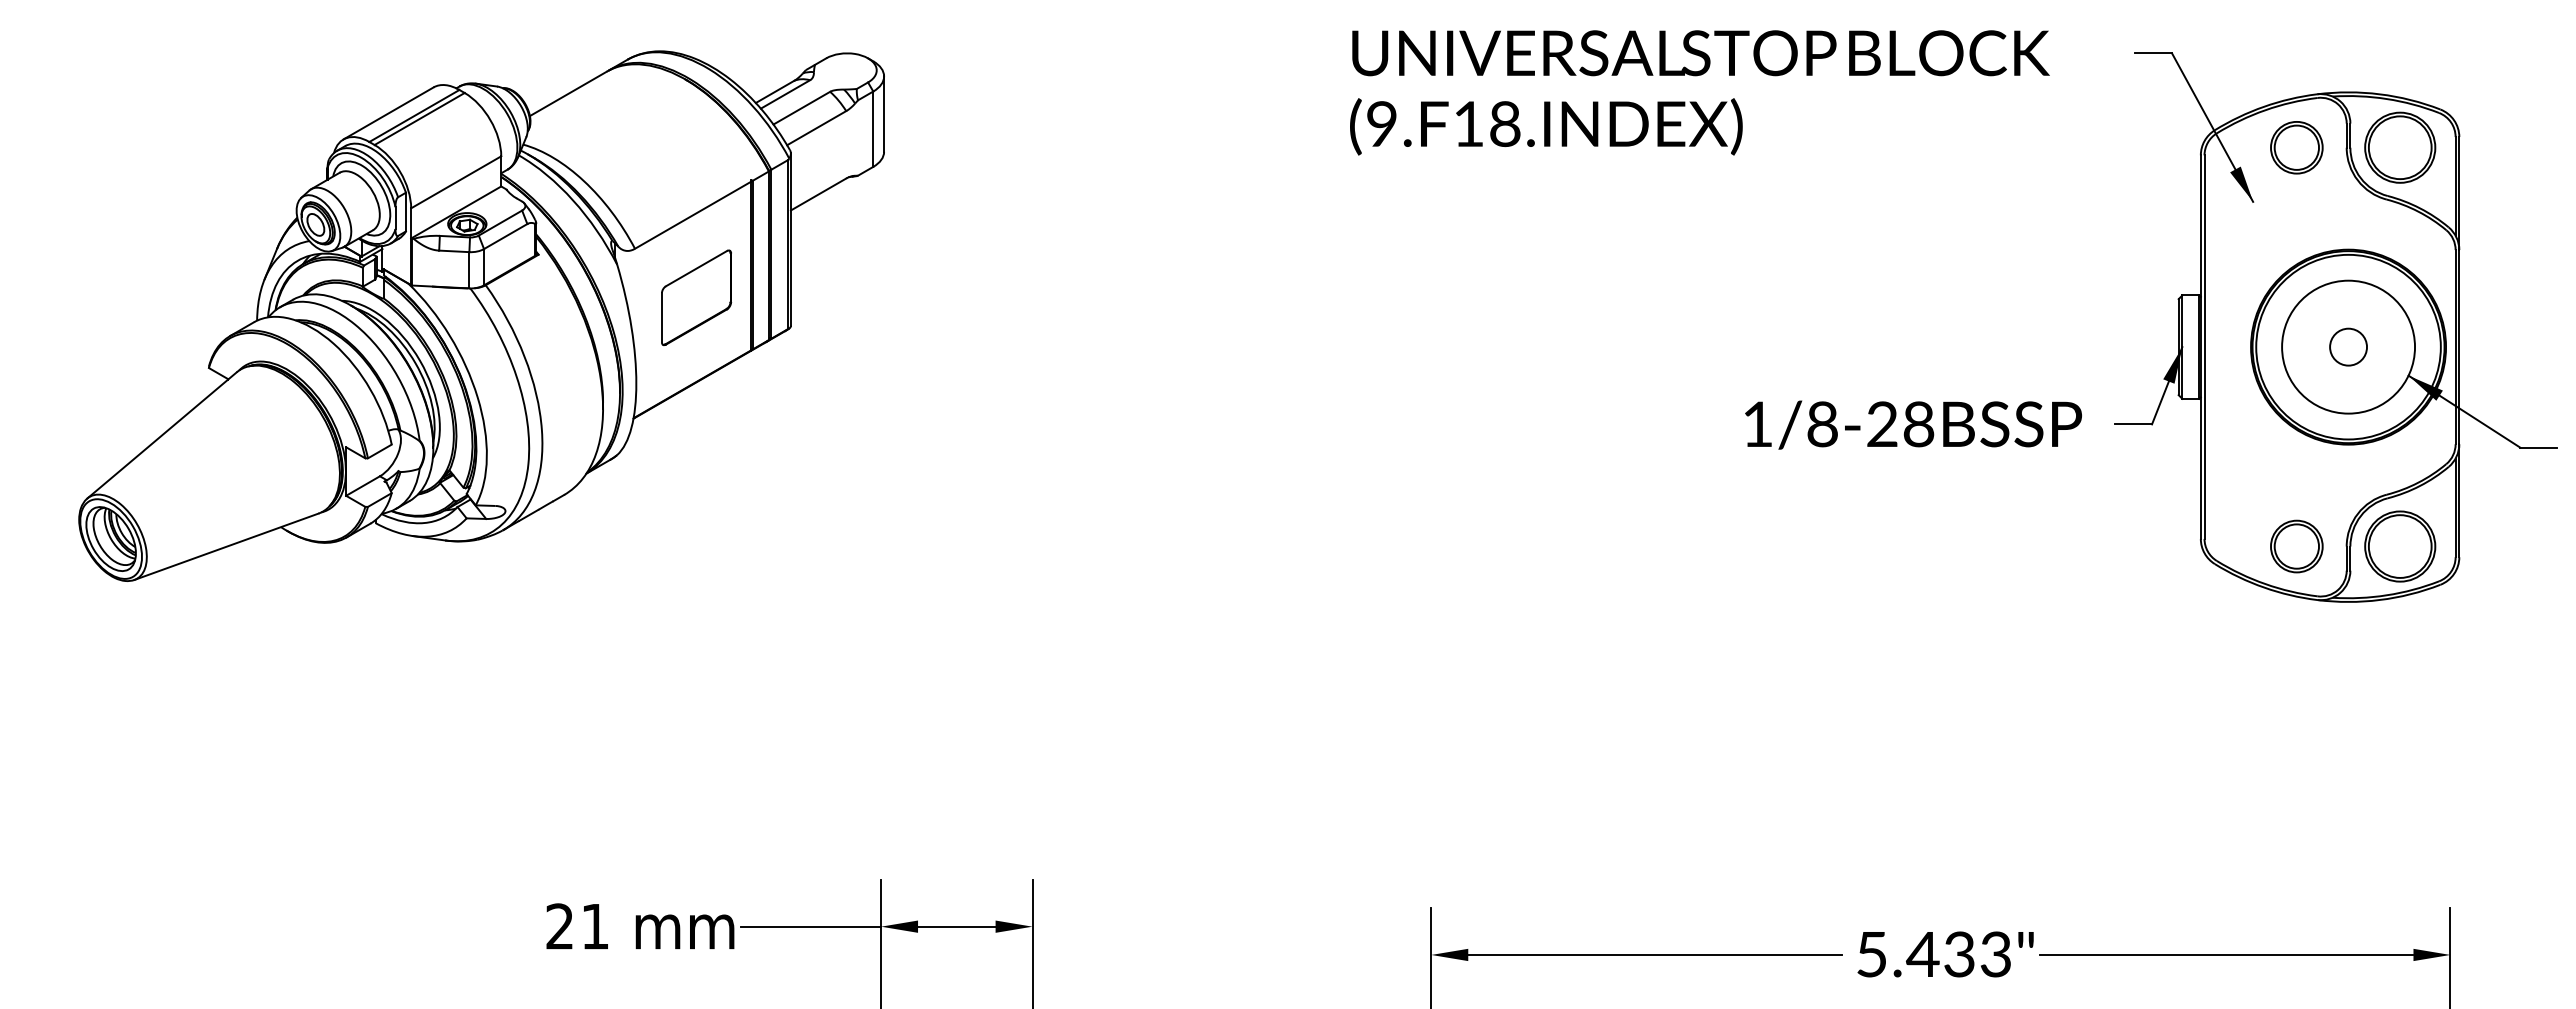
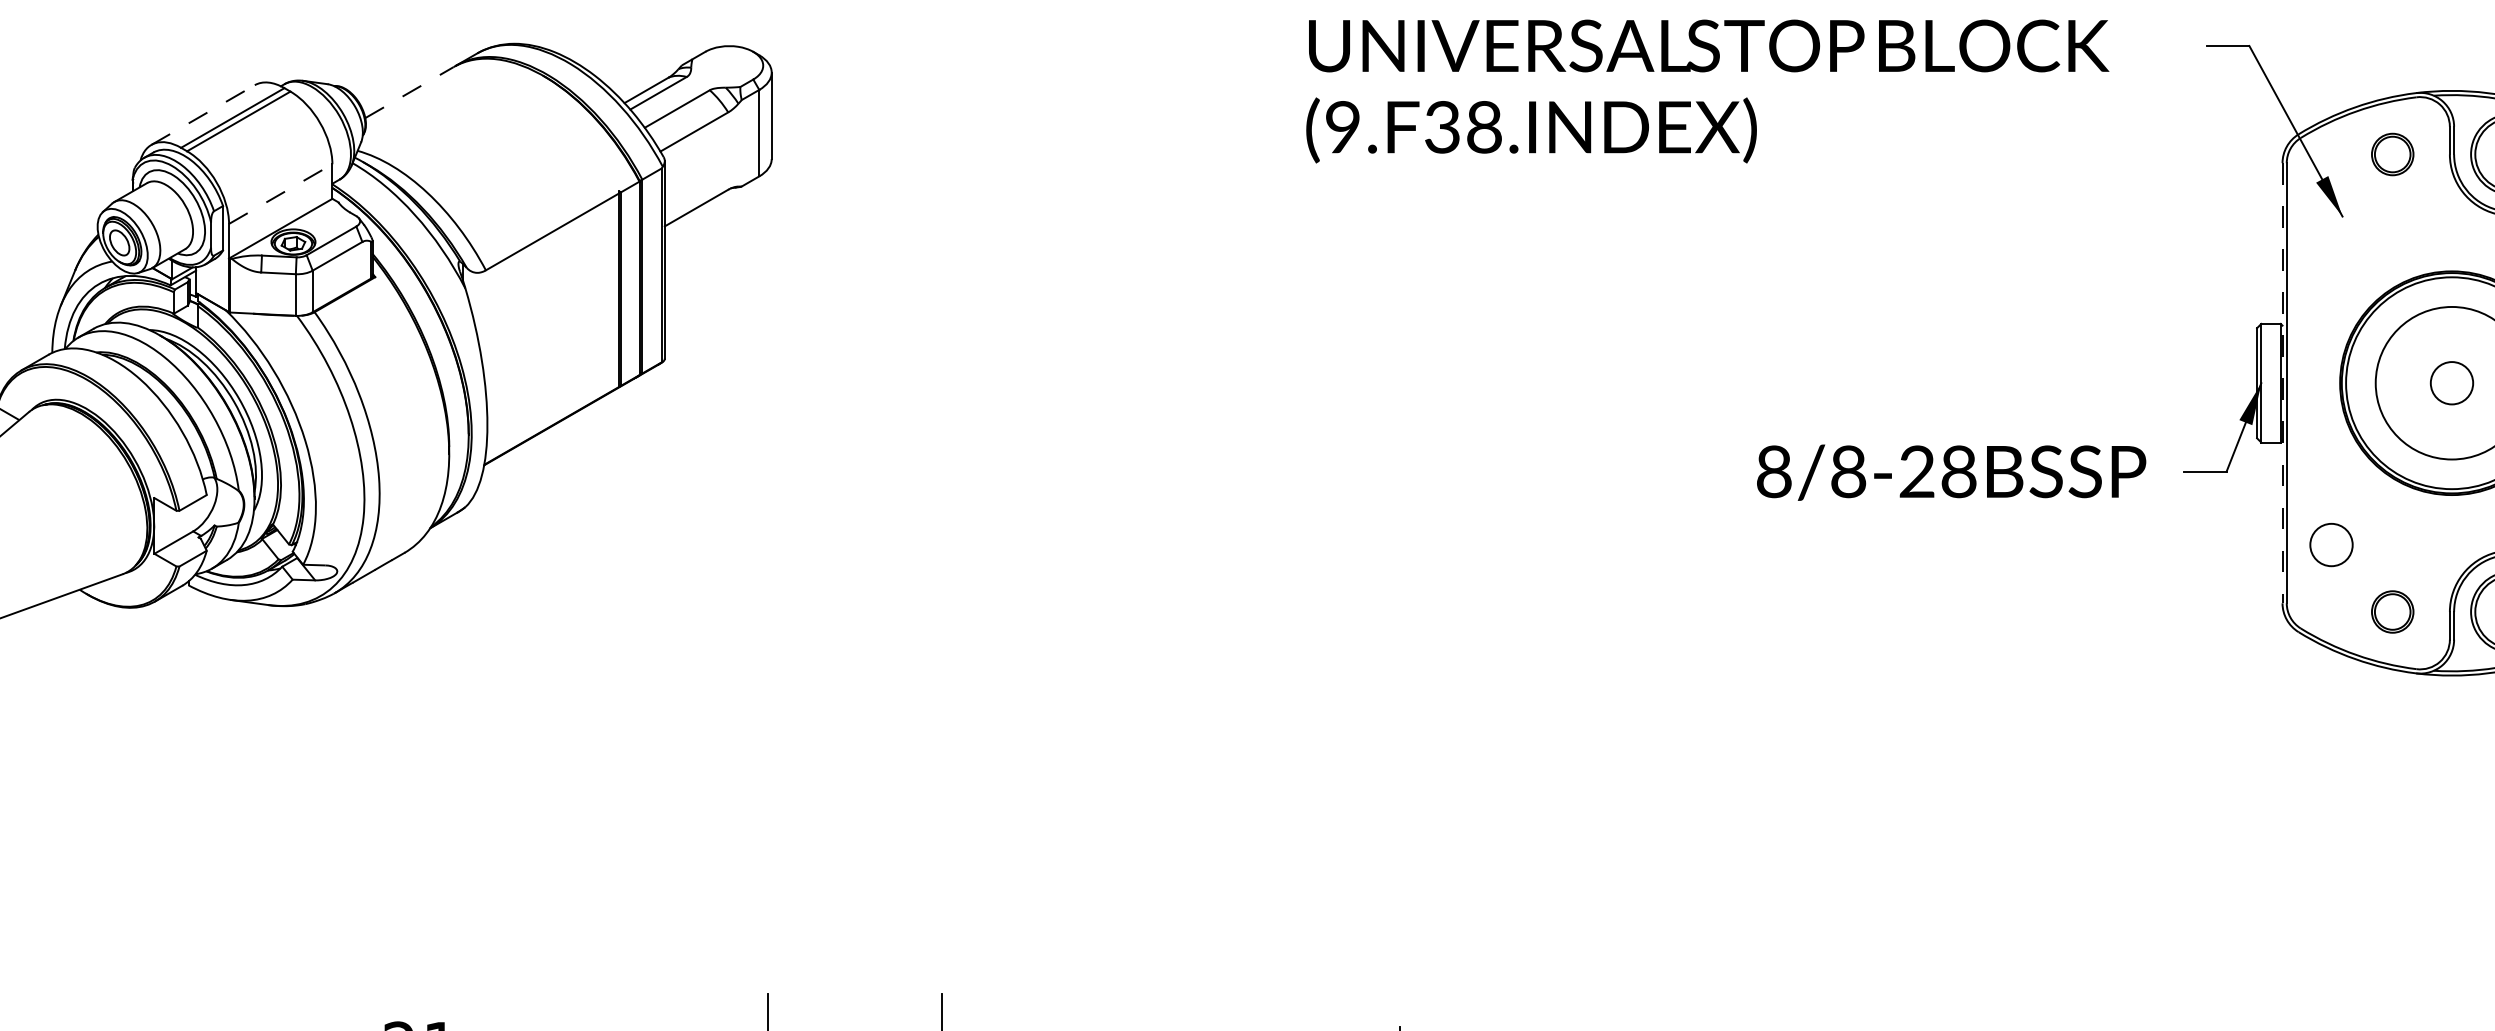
line: (568, 93) -> (409, 92), solid -> dashed
line: (389, 113) -> (204, 115), solid -> dashed
text: (1468, 124) -> (1442, 127), (9.F18.INDEX) -> (9.F38.INDEX)
part: (2296, 147) -> (2392, 154), size x0.7
line: (456, 182) -> (281, 194), solid -> dashed
part: (696, 297) -> (556, 326), removed
line: (2200, 347) -> (2282, 383), solid -> dashed
text: (1757, 424) -> (1773, 471), 1/8-28 -> 8/8-28
circle: (2243, 487) -> (2331, 544), added
part: (2296, 546) -> (2392, 611), size x0.7

